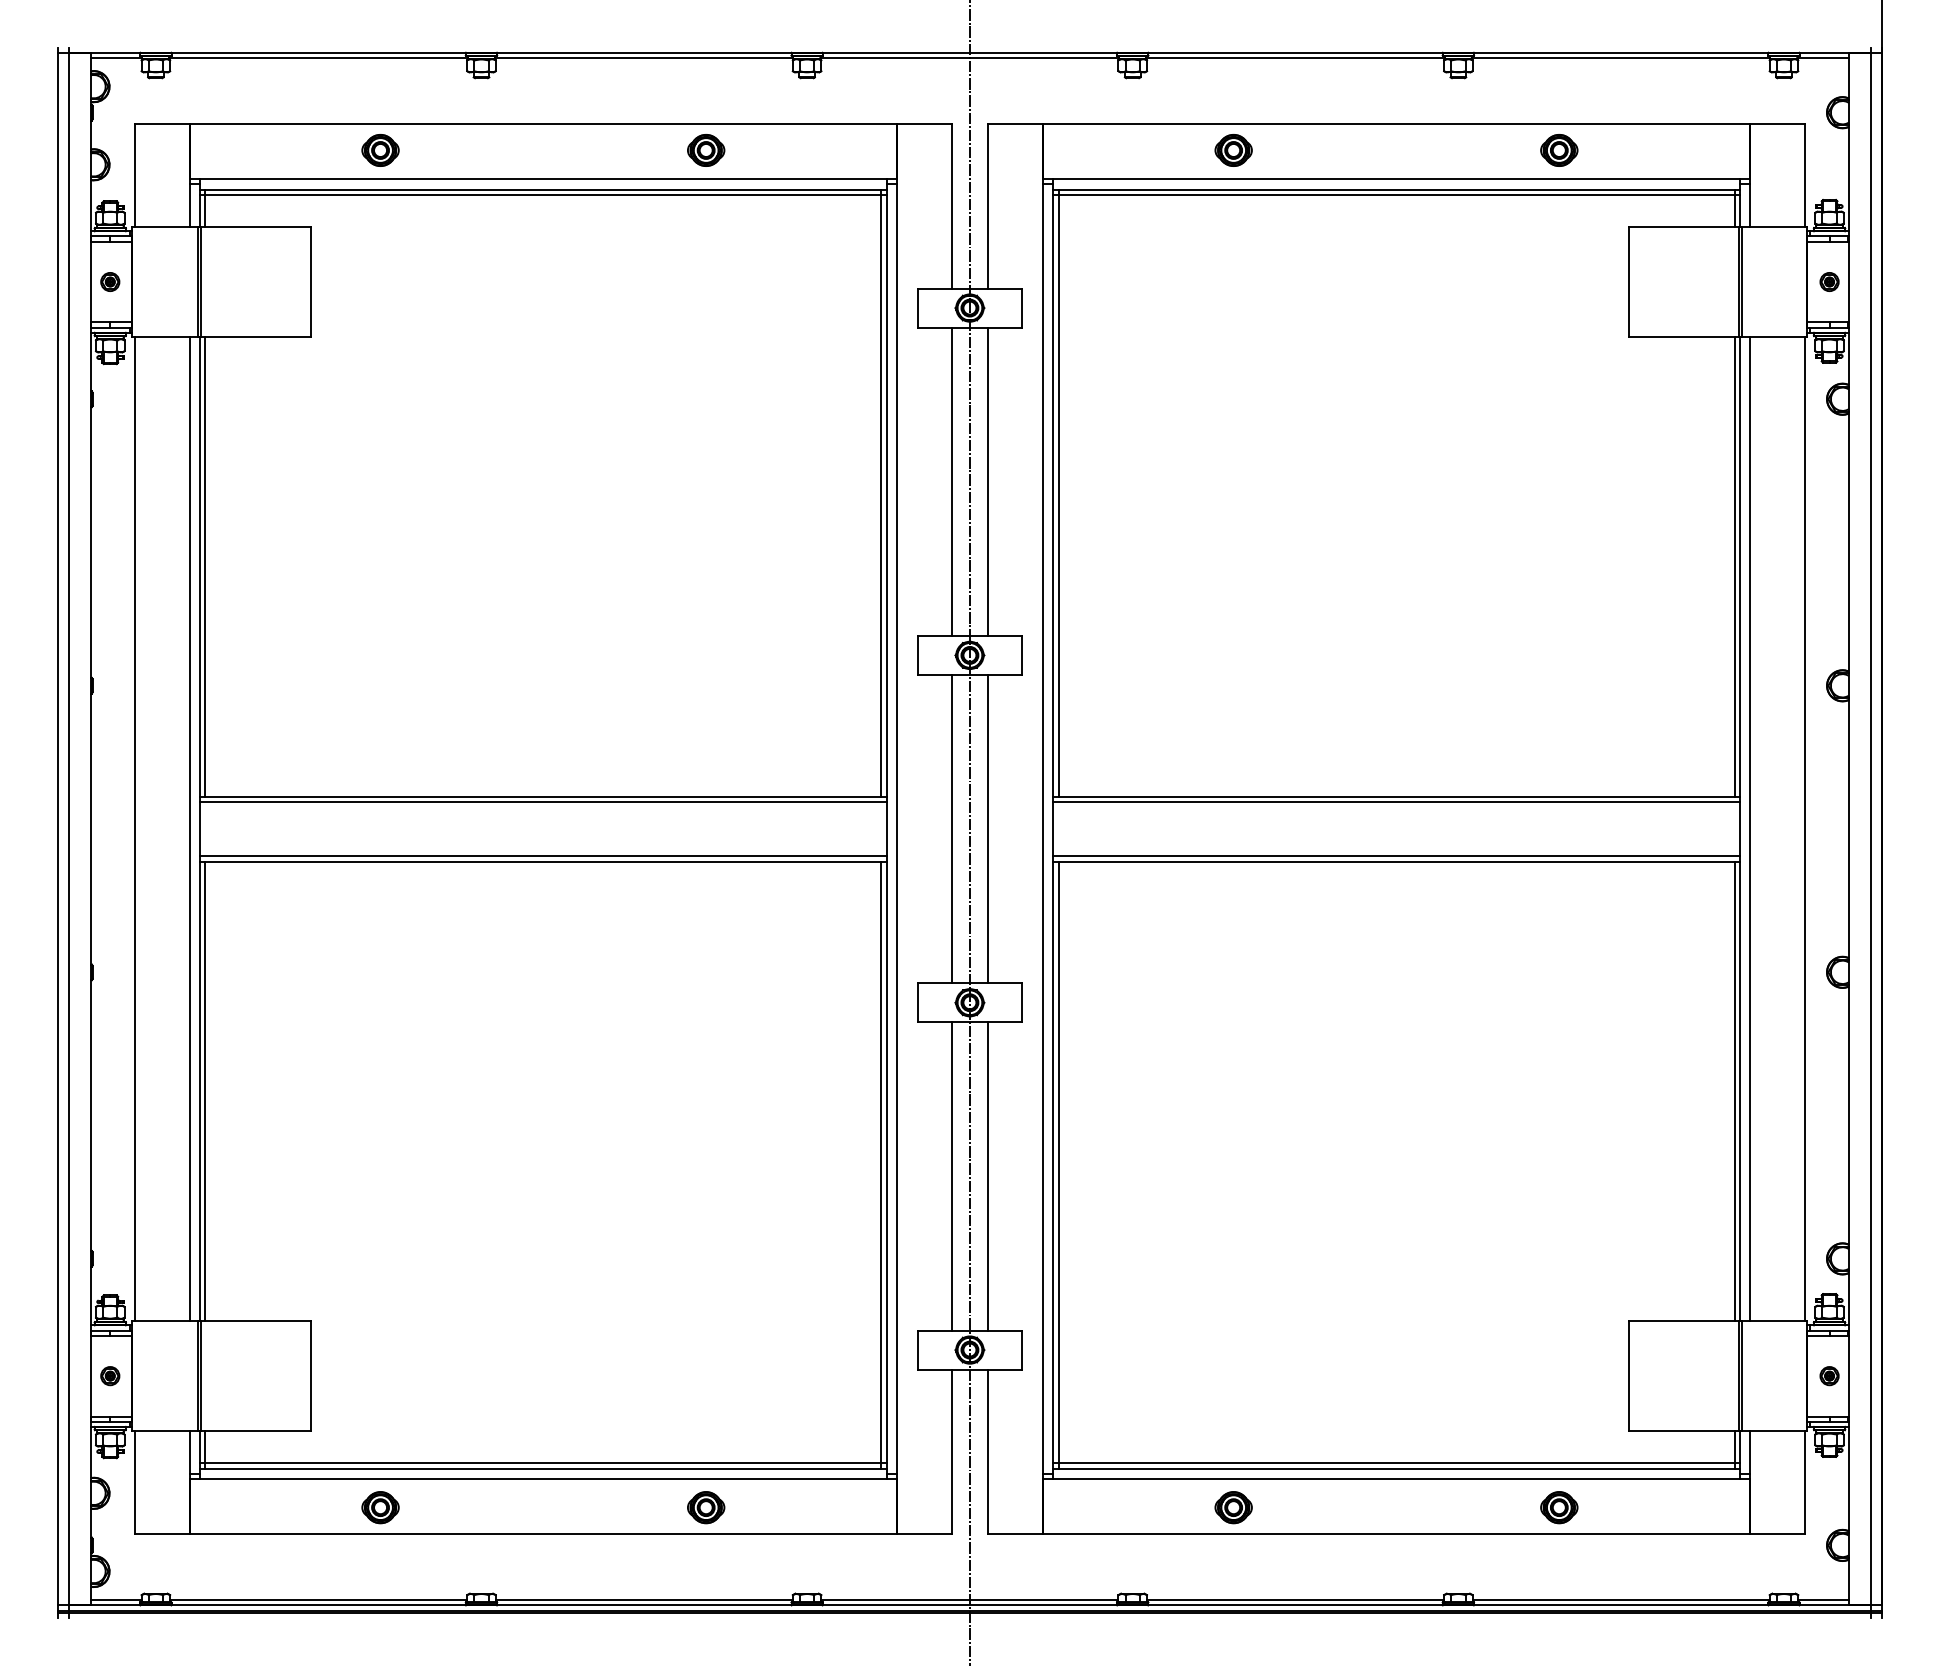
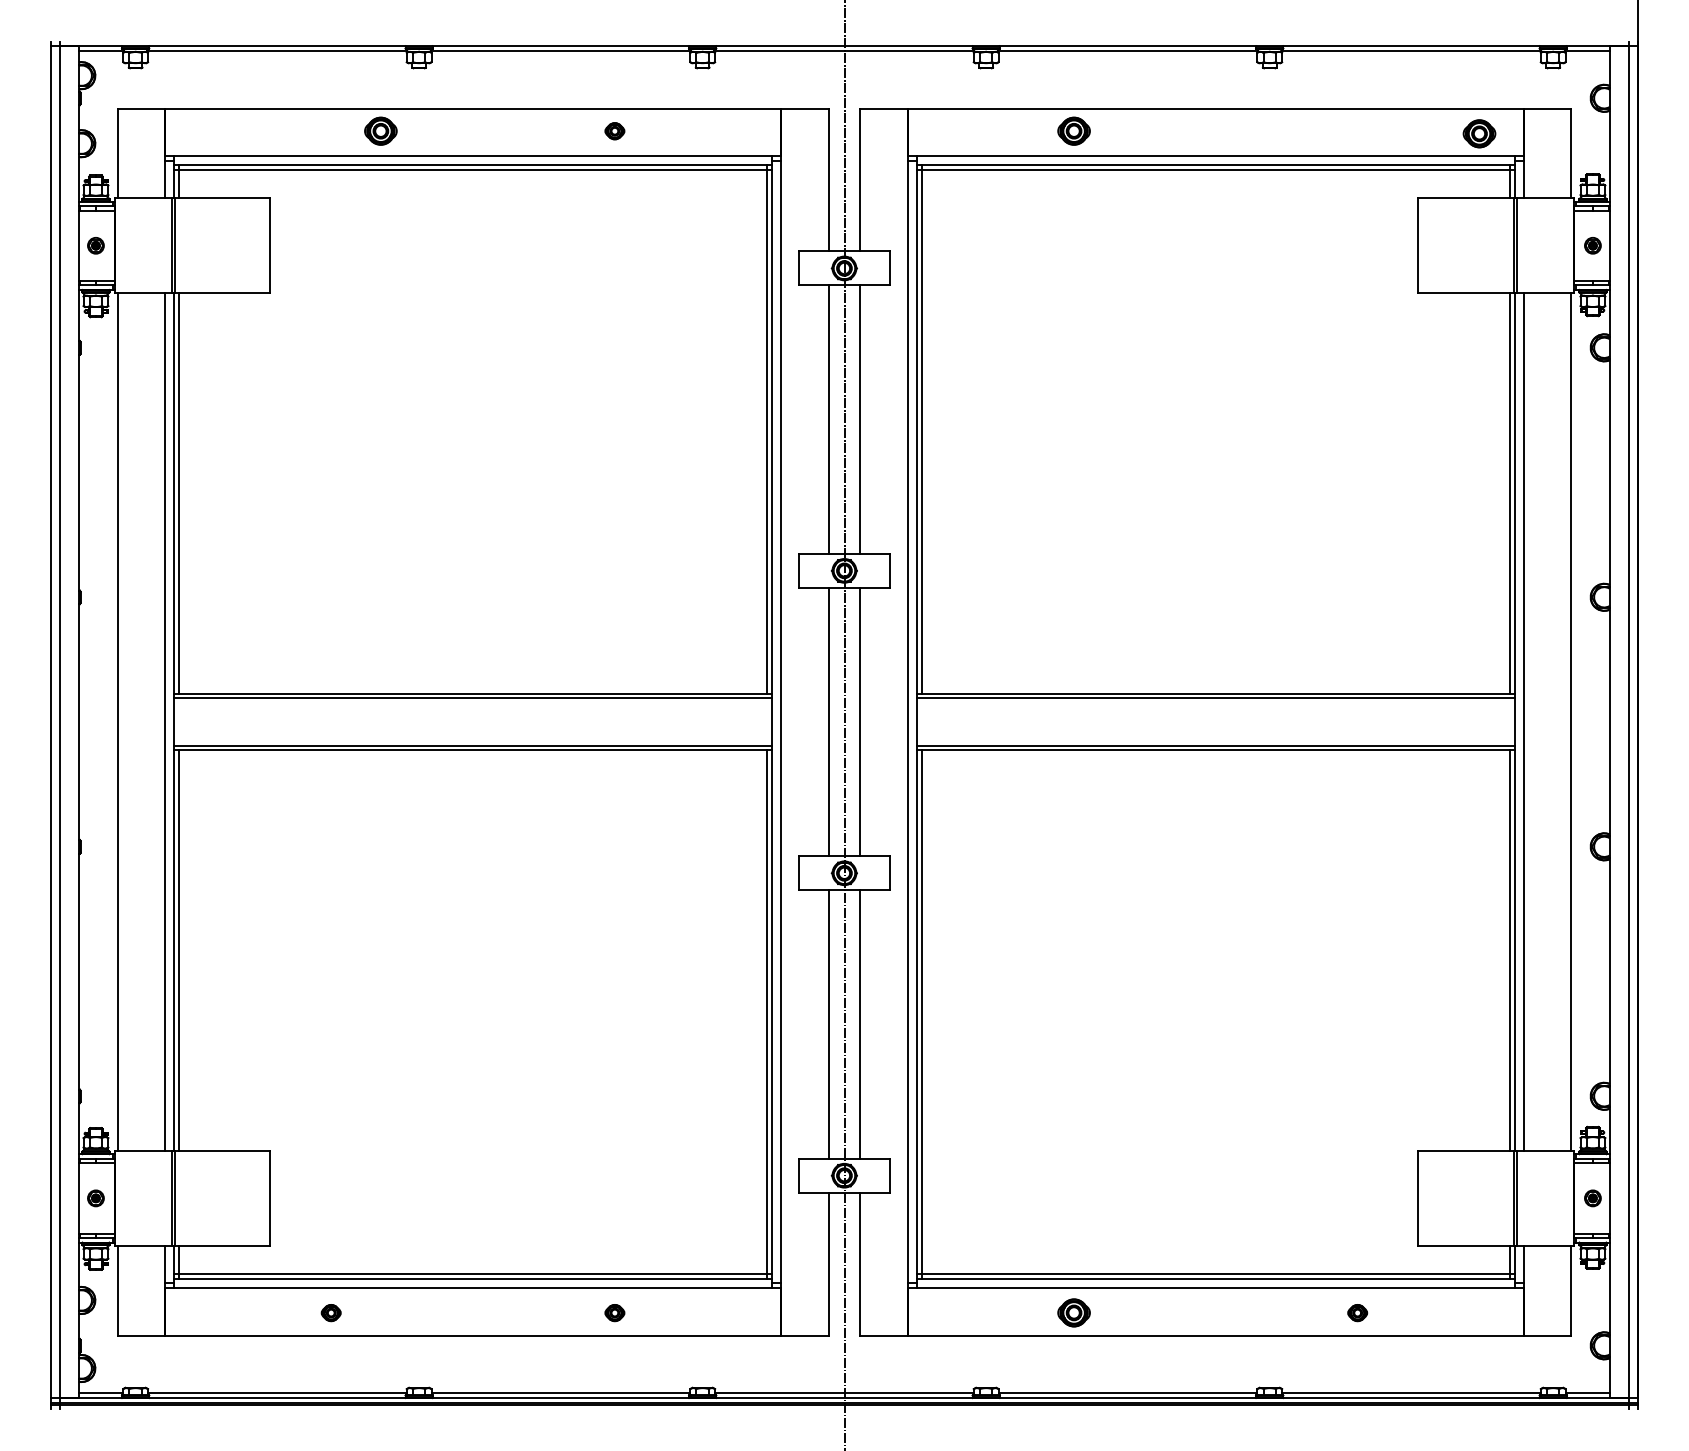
part: (380, 150) -> (380, 131), moved
part: (706, 150) -> (615, 131), size x0.6
part: (1559, 150) -> (1479, 133), moved
part: (380, 1507) -> (331, 1312), size x0.6
part: (706, 1507) -> (615, 1312), size x0.6
part: (1559, 1507) -> (1357, 1312), size x0.6

